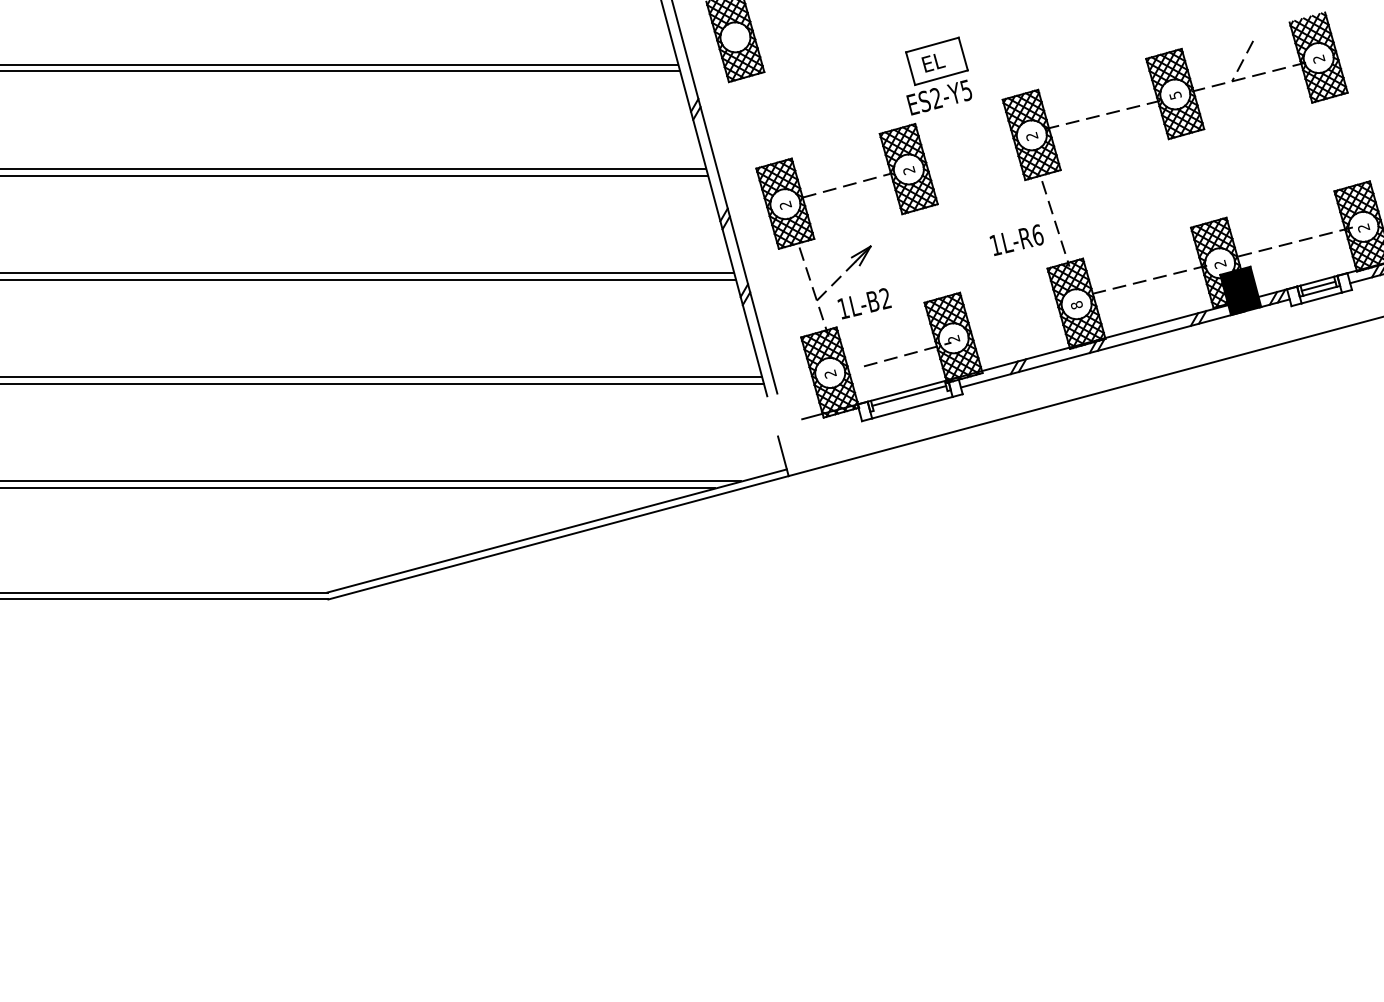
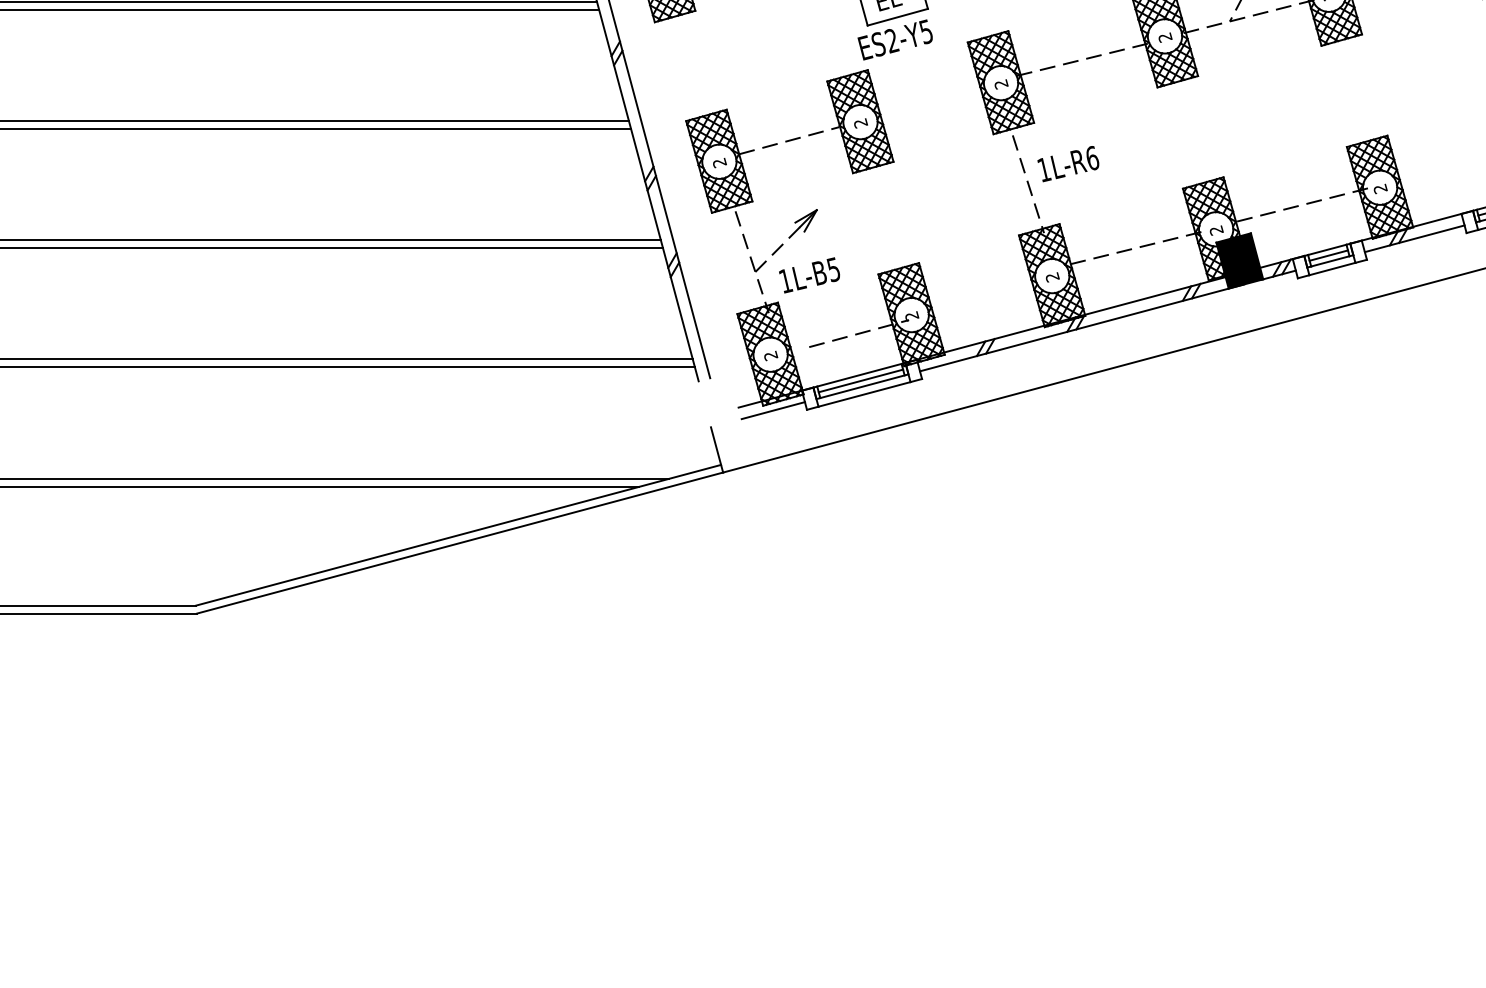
text: (1175, 95) -> (1165, 37), 5 -> 2
text: (1016, 239) -> (1068, 163), moved
text: (885, 298) -> (833, 269), 1L-B2 -> 1L-B5
text: (1077, 304) -> (1053, 276), 8 -> 2
line: (910, 400) -> (862, 386), added
line: (832, 421) -> (773, 410), added

